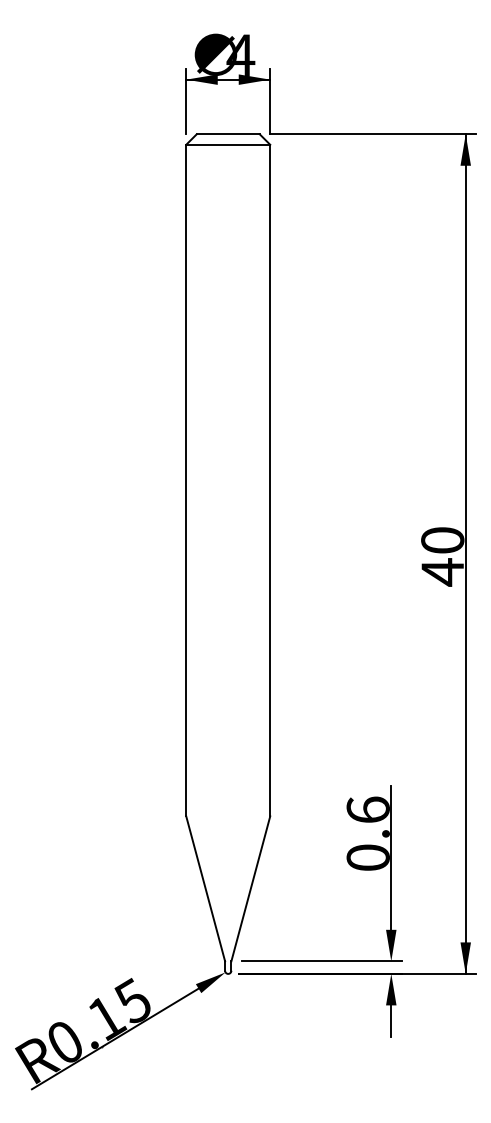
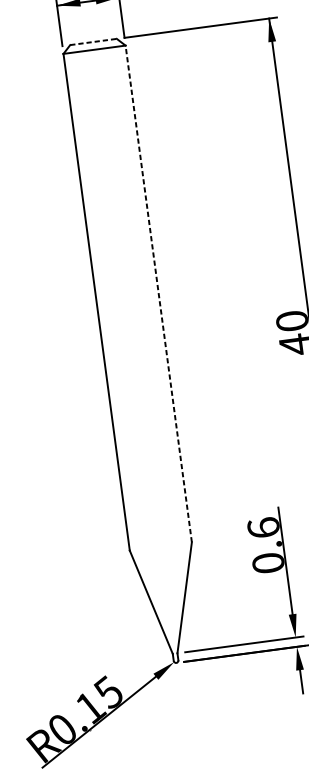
line: (228, 134) -> (93, 42), solid -> dashed
line: (270, 480) -> (158, 293), solid -> dashed

